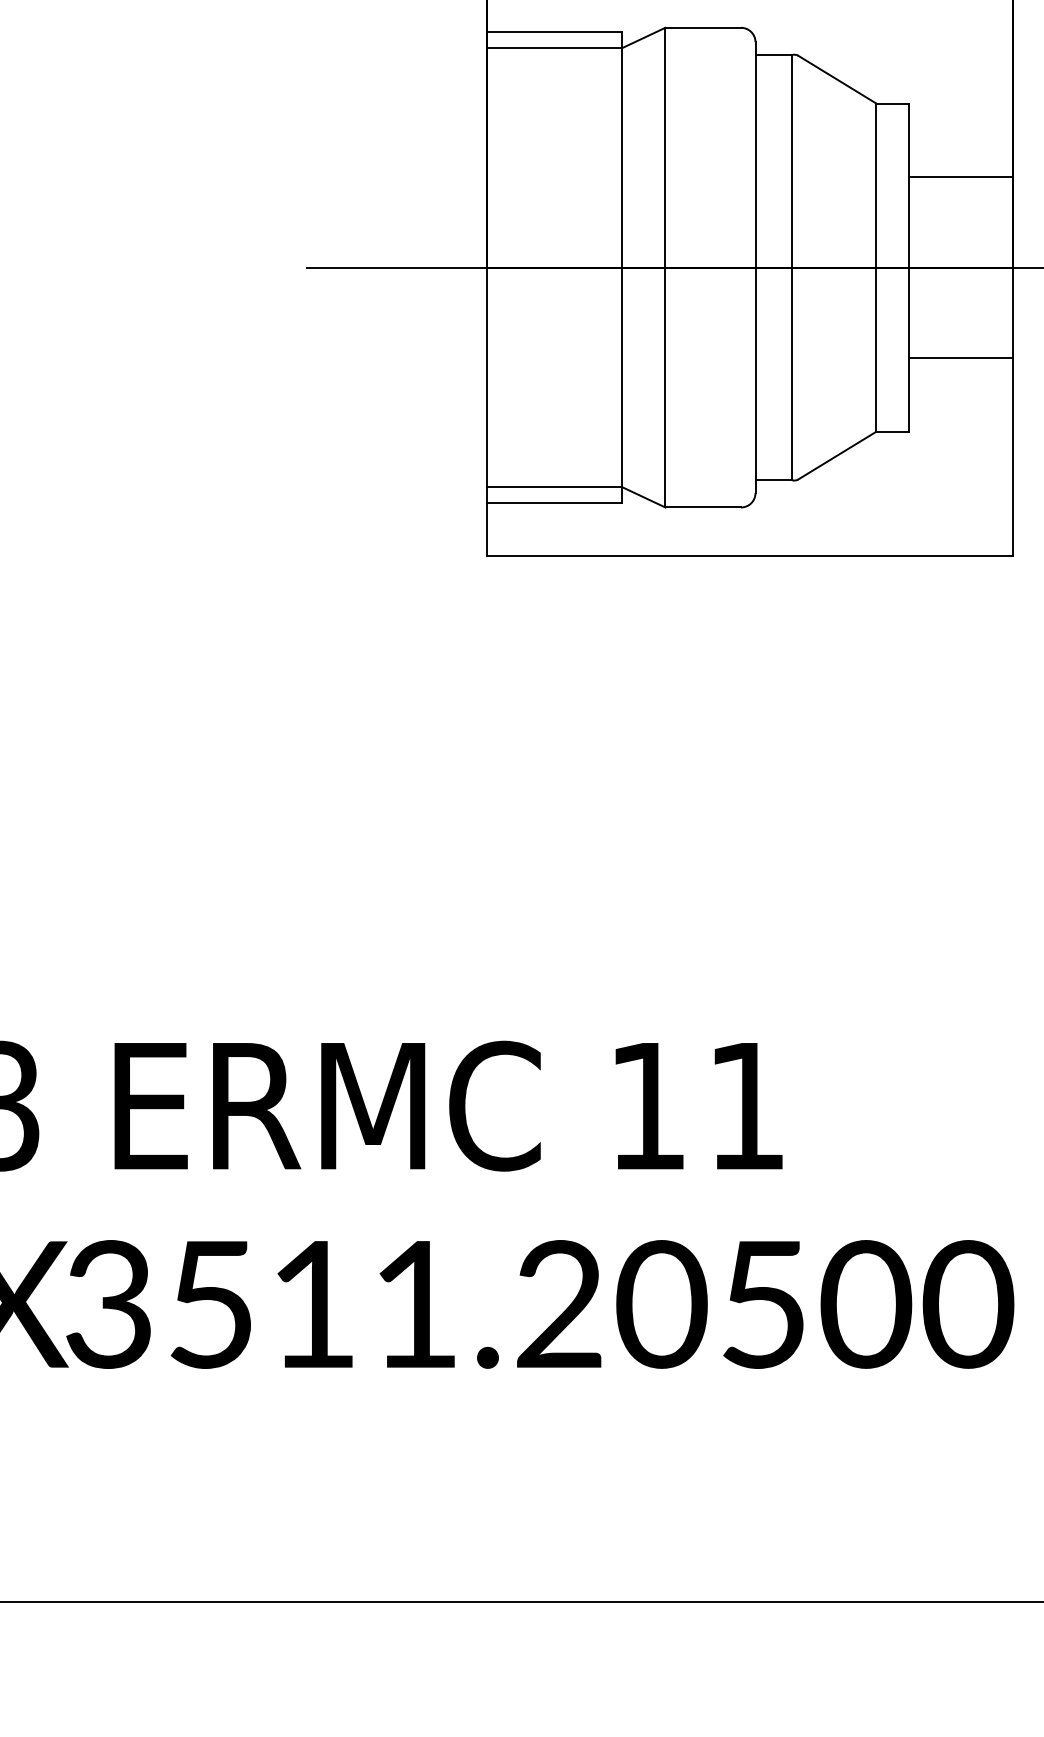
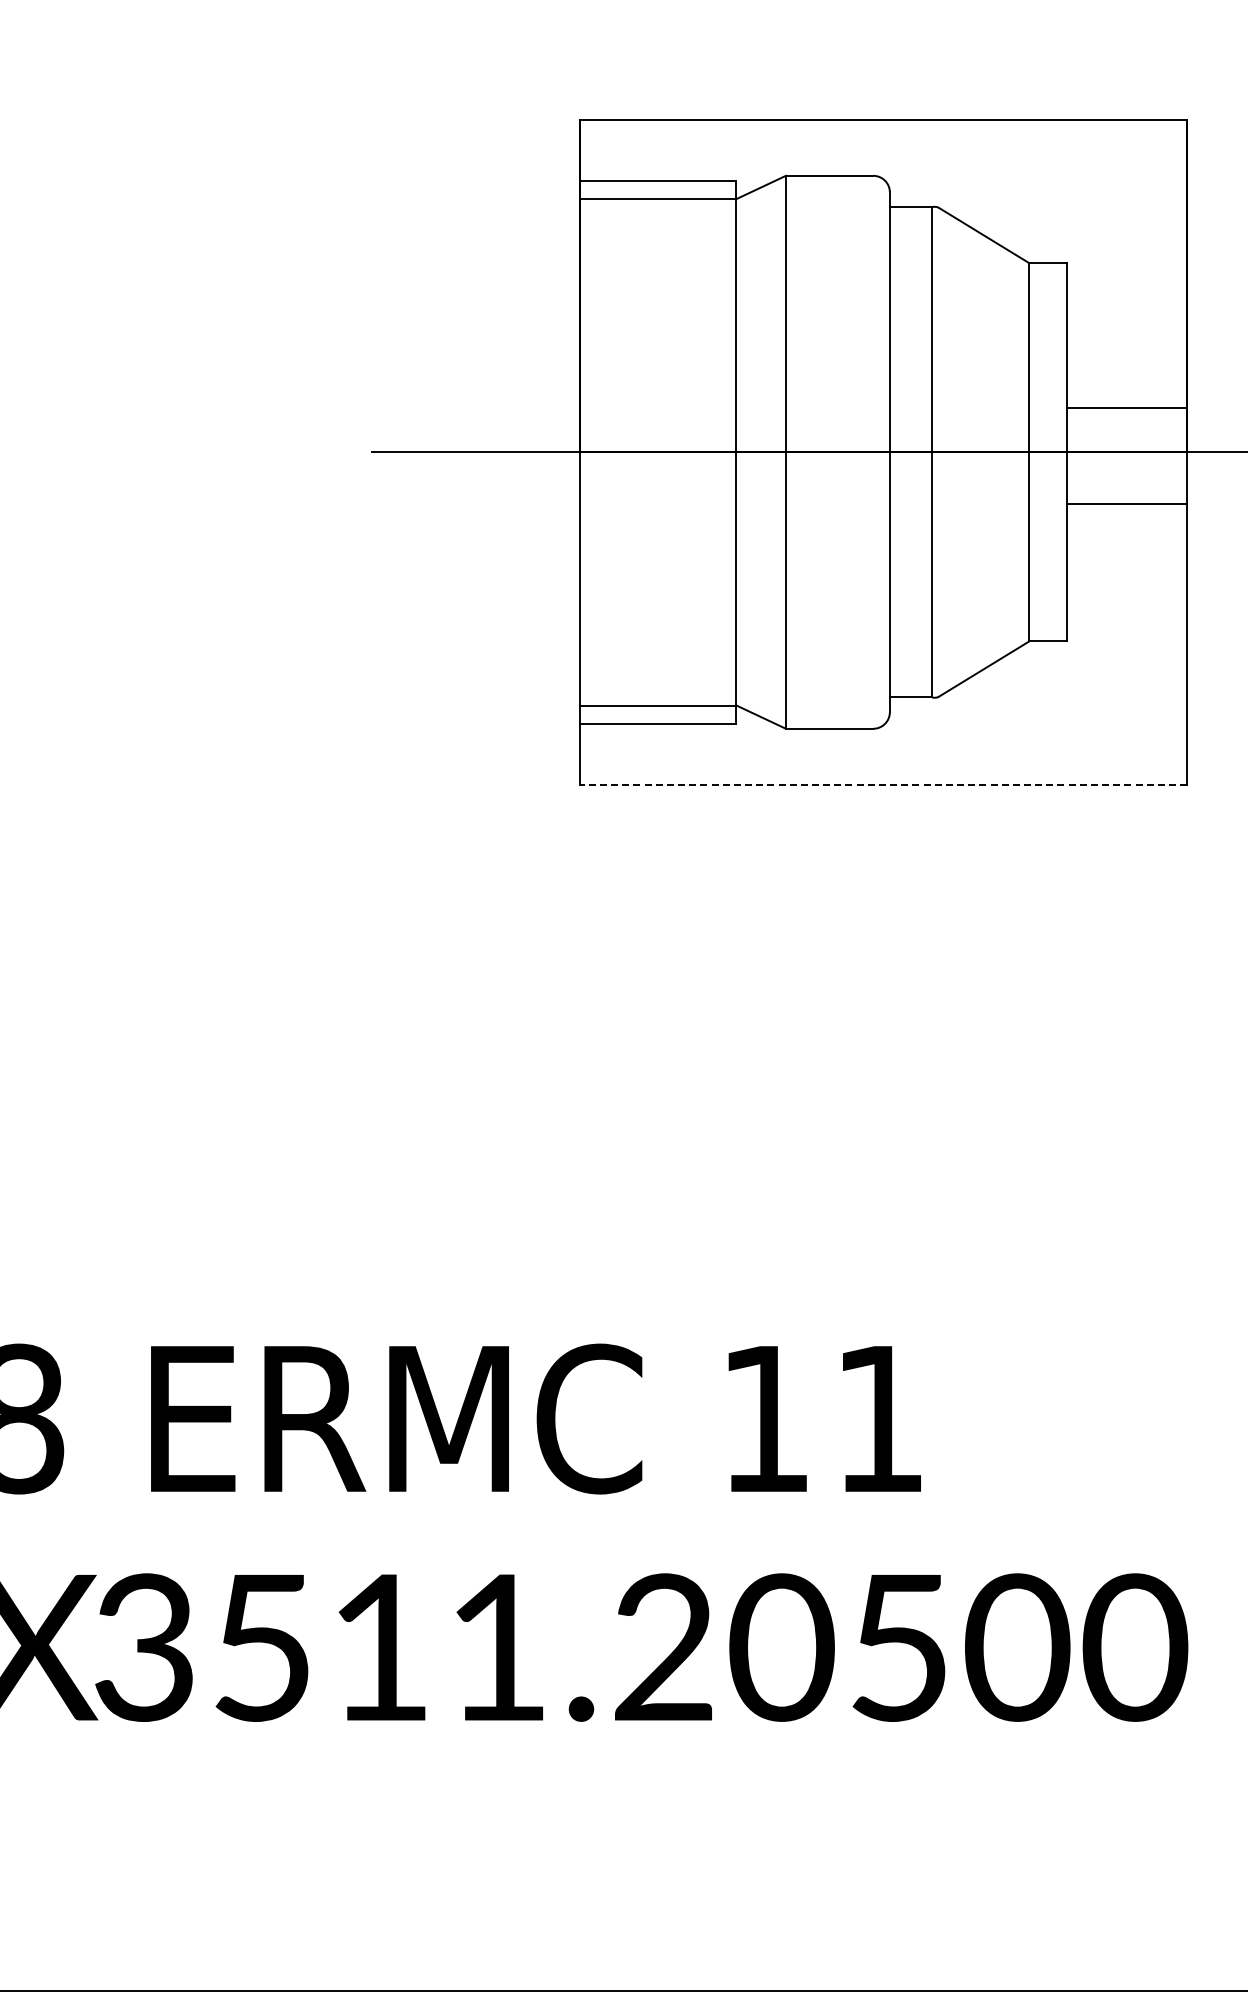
line: (960, 177) -> (1126, 408), moved
line: (960, 358) -> (1126, 504), moved
line: (749, 555) -> (883, 784), solid -> dashed

